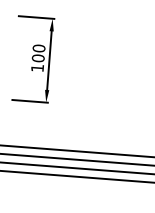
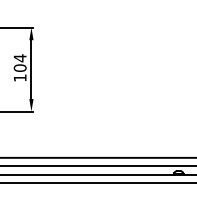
text: (38, 48) -> (19, 58), 100 -> 104

